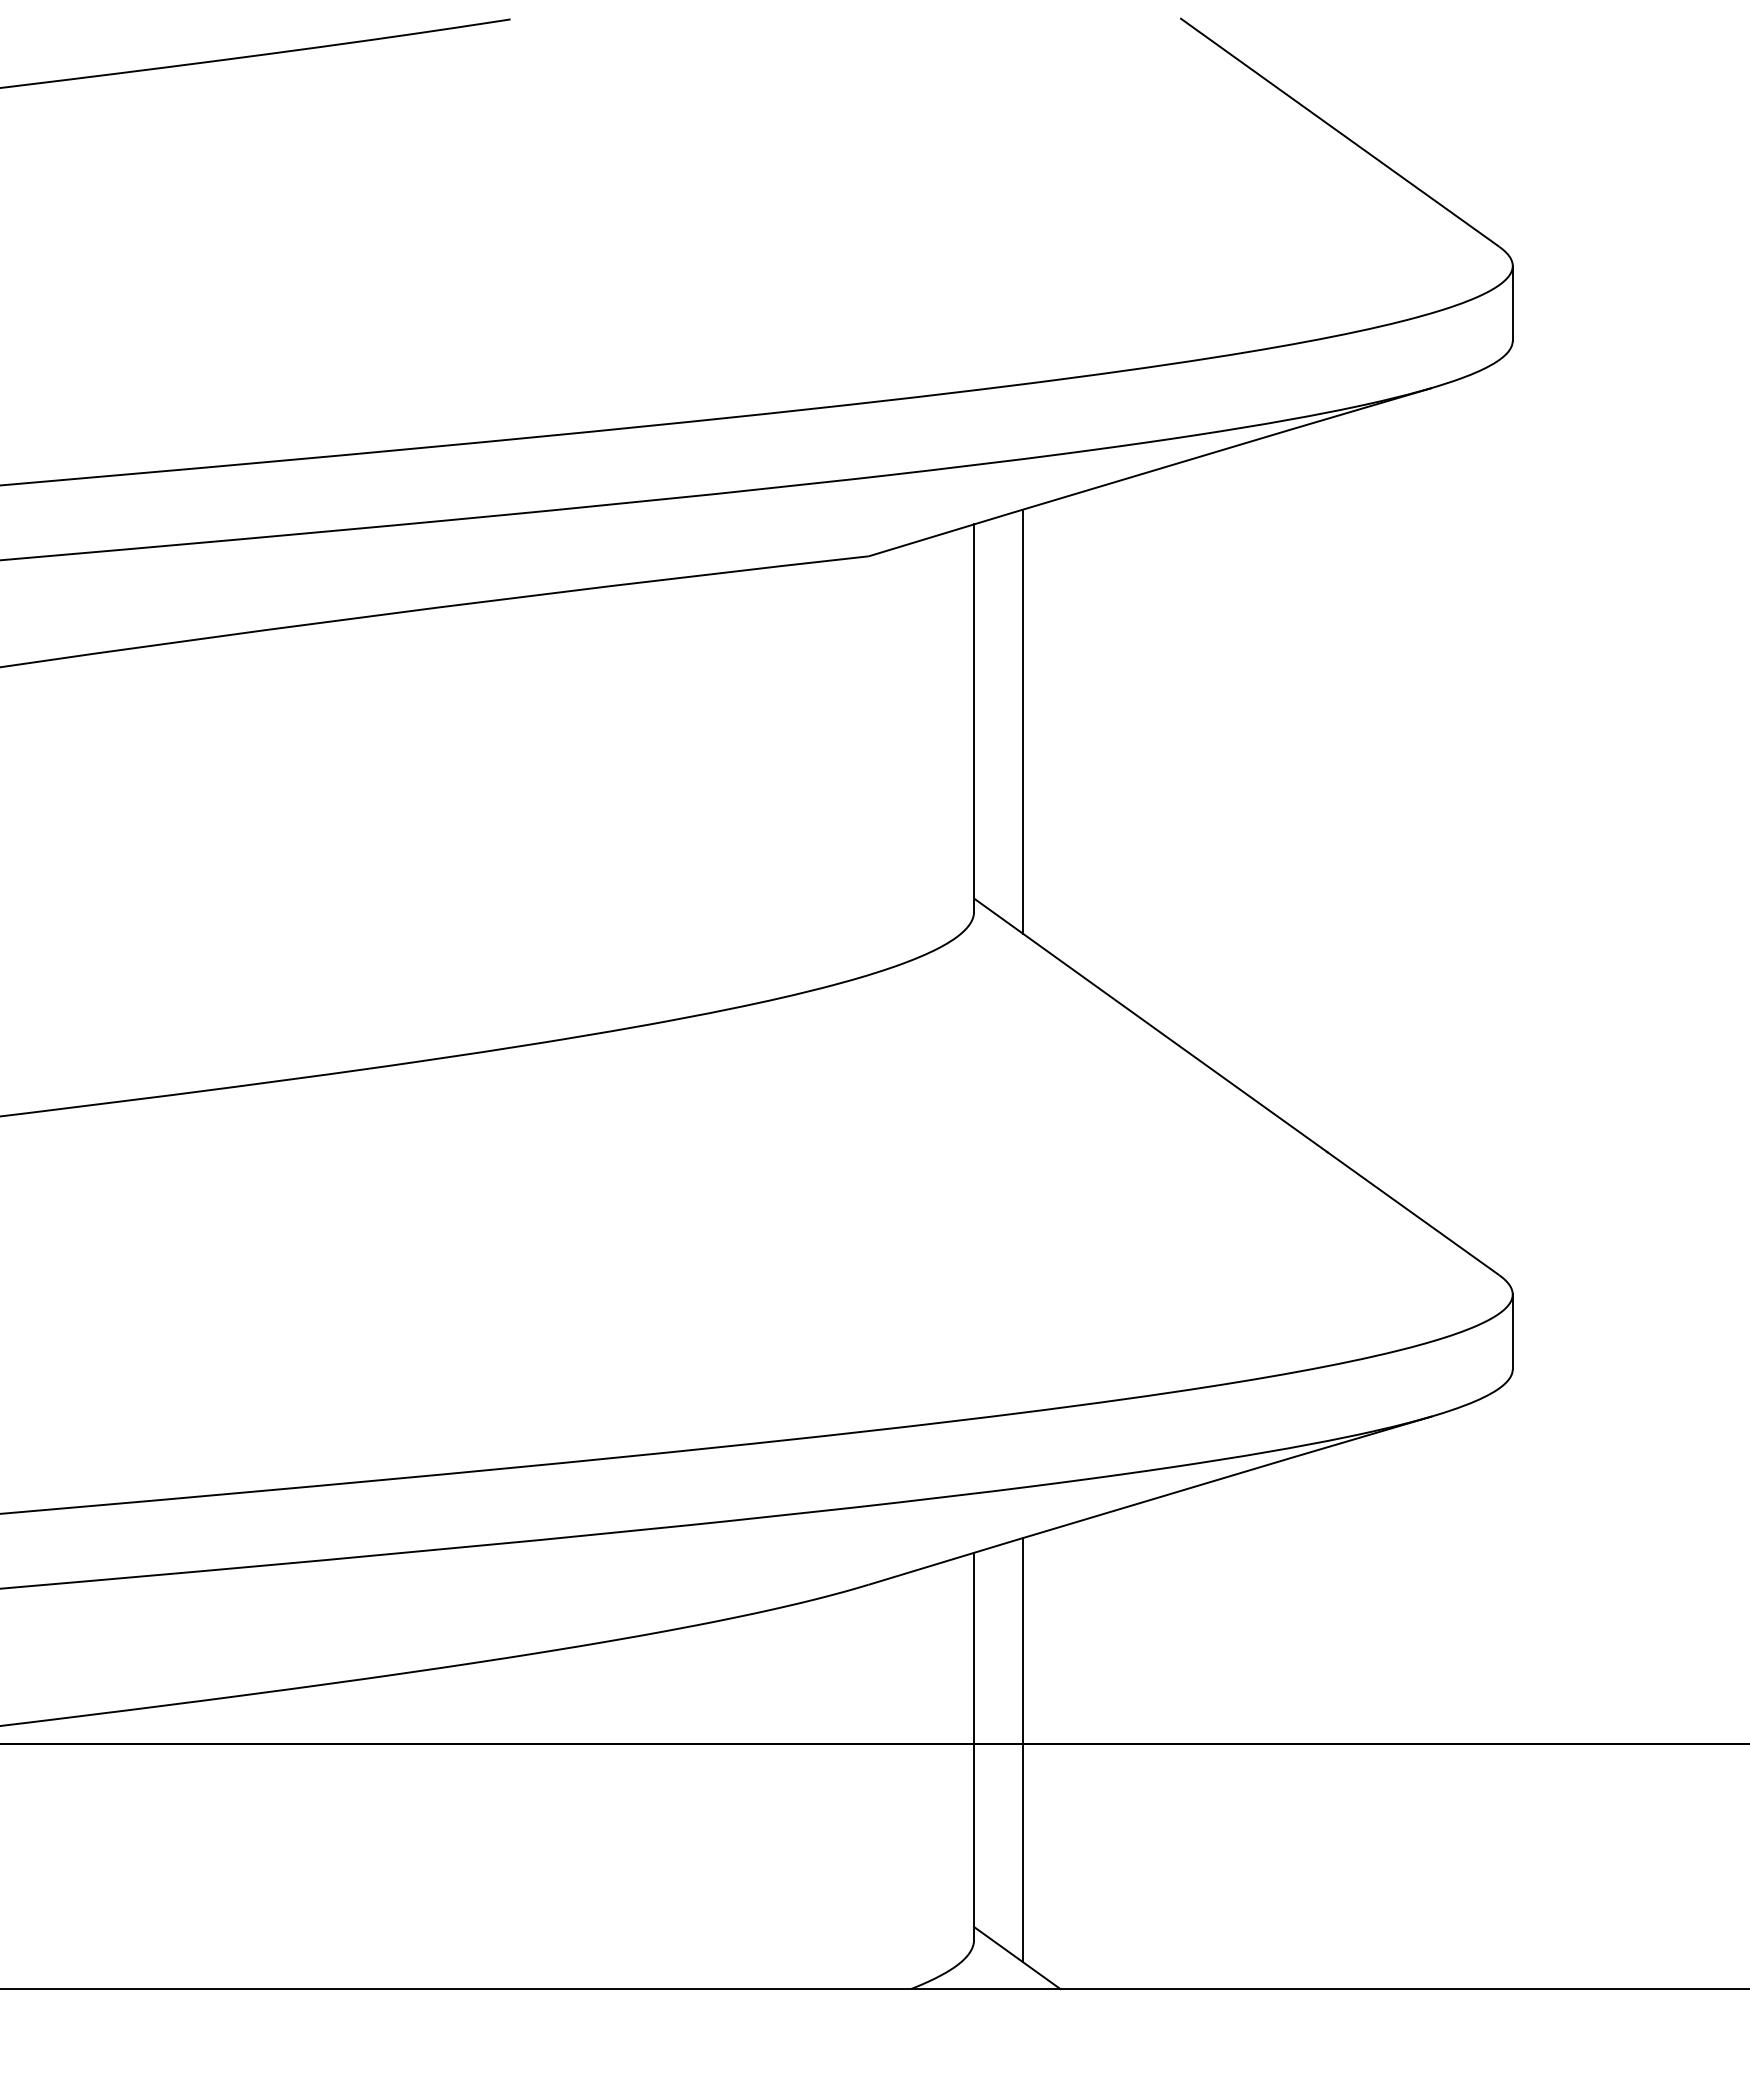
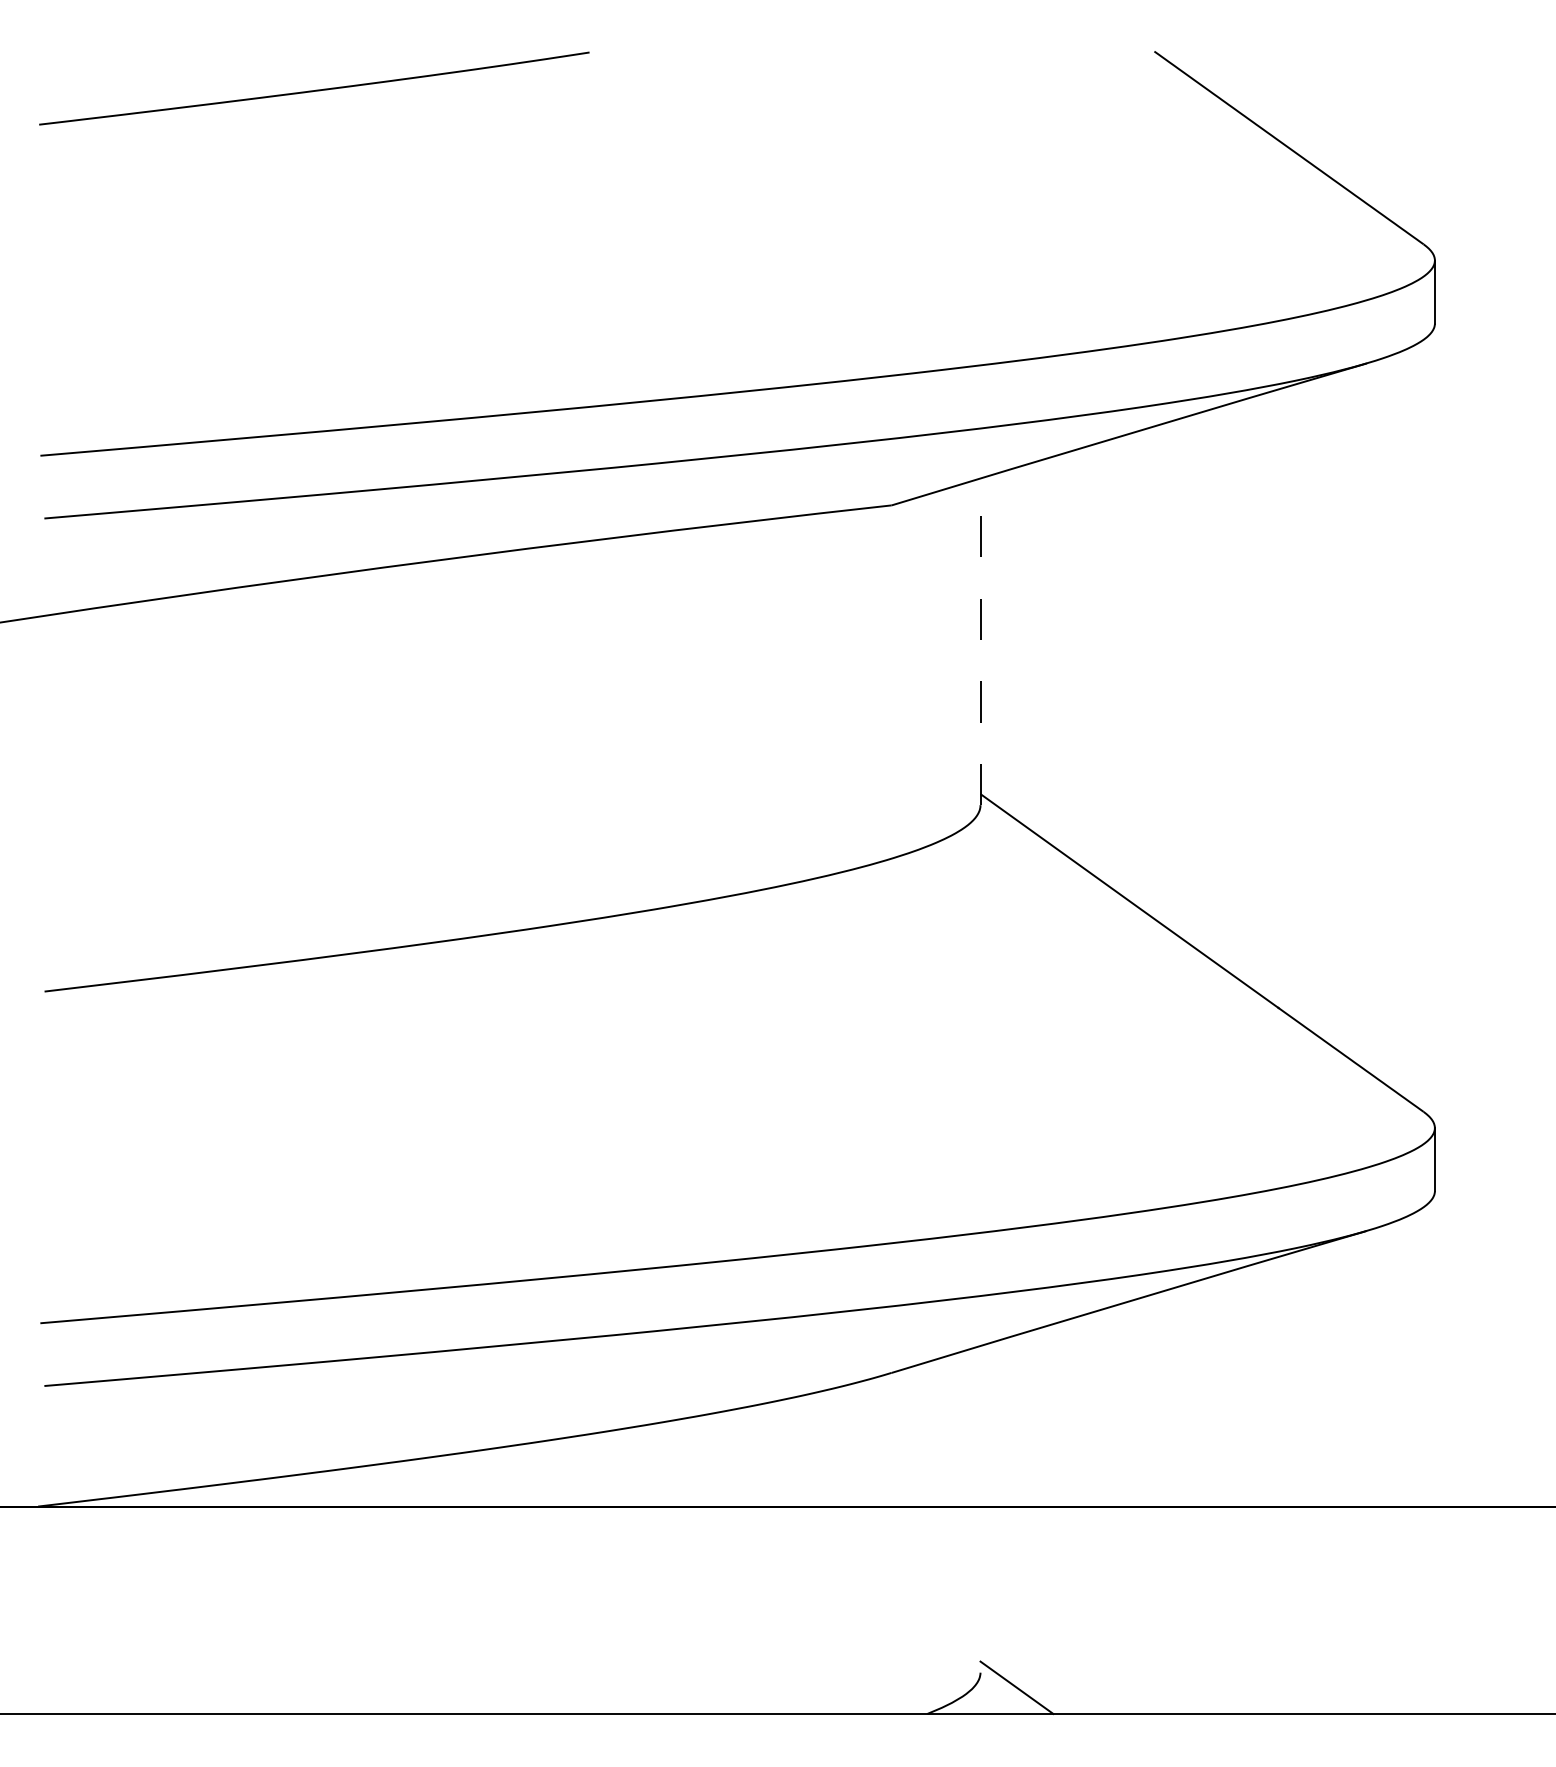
line: (974, 717) -> (980, 641), solid -> dashed
line: (1022, 721) -> (1021, 644), removed
line: (974, 1745) -> (980, 1508), removed
line: (1022, 1750) -> (1021, 1512), removed

